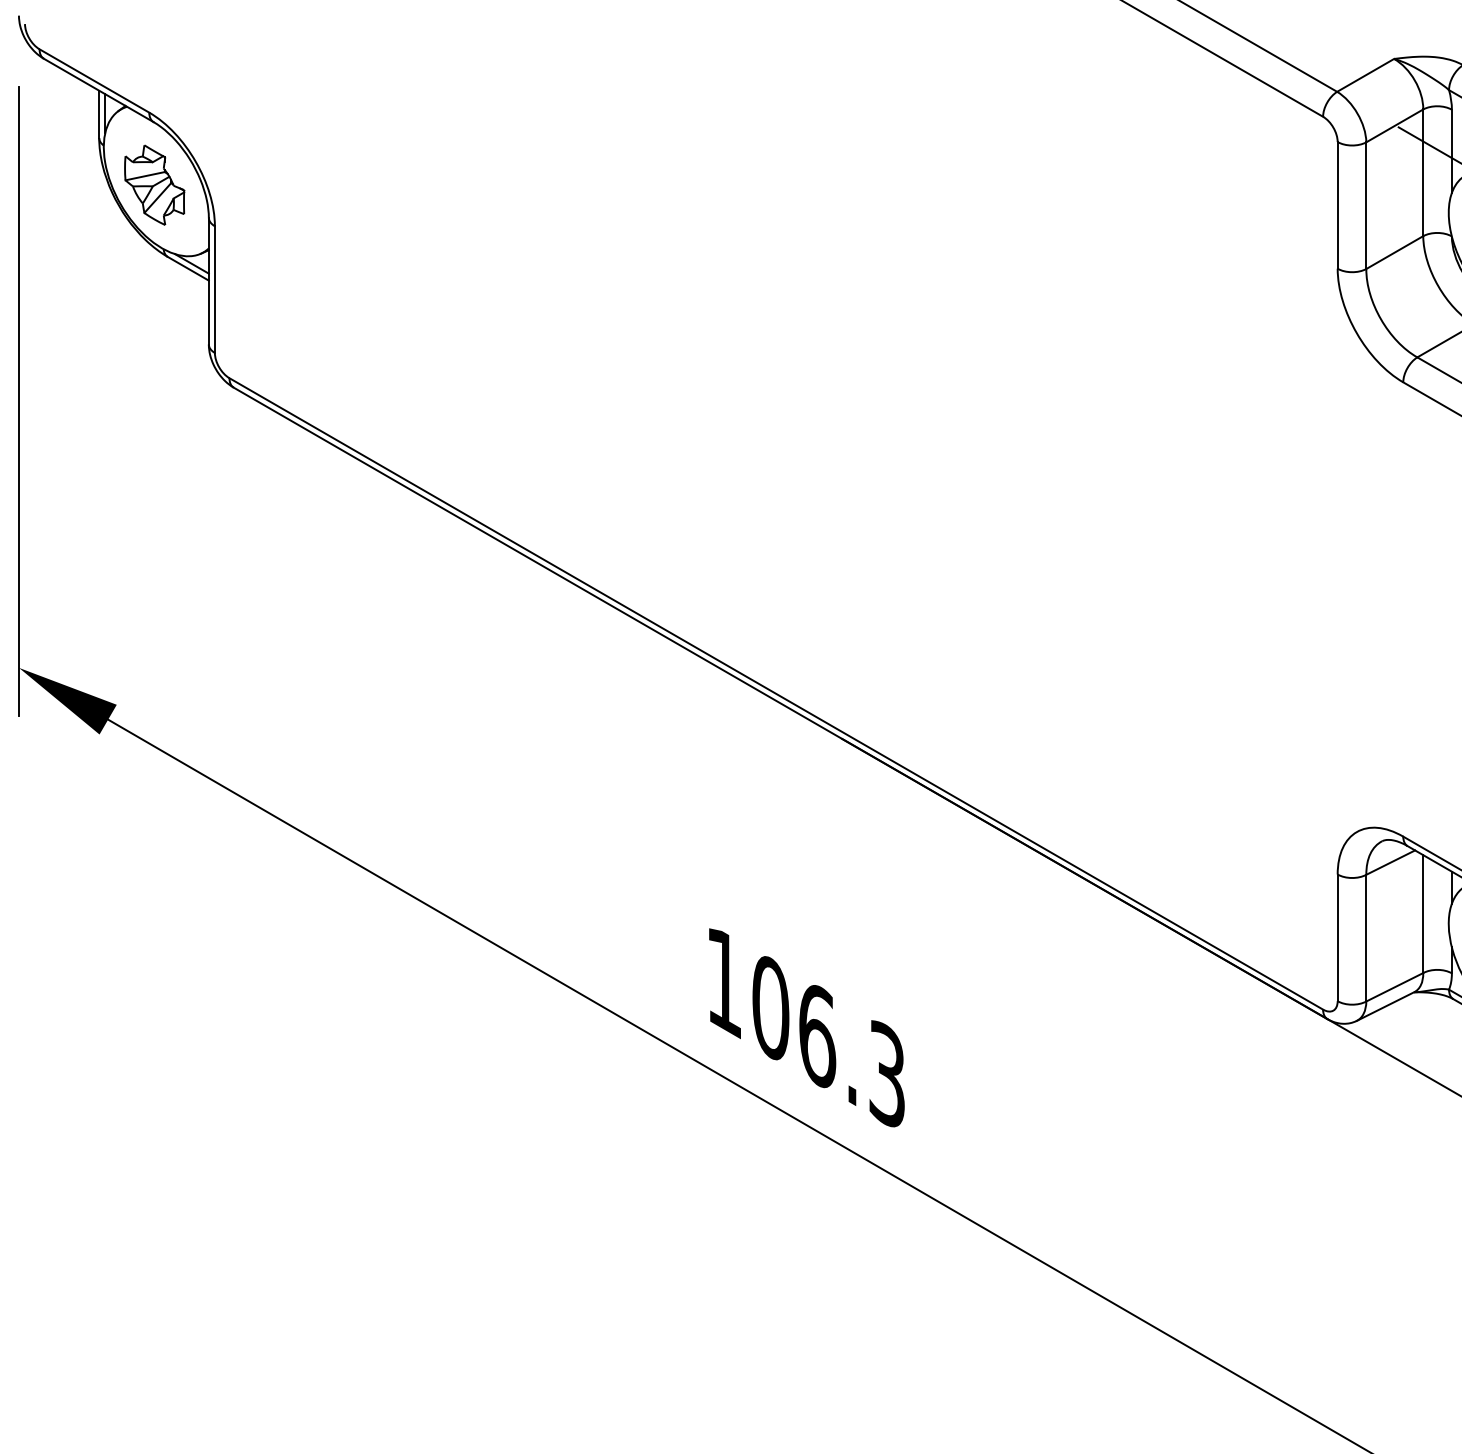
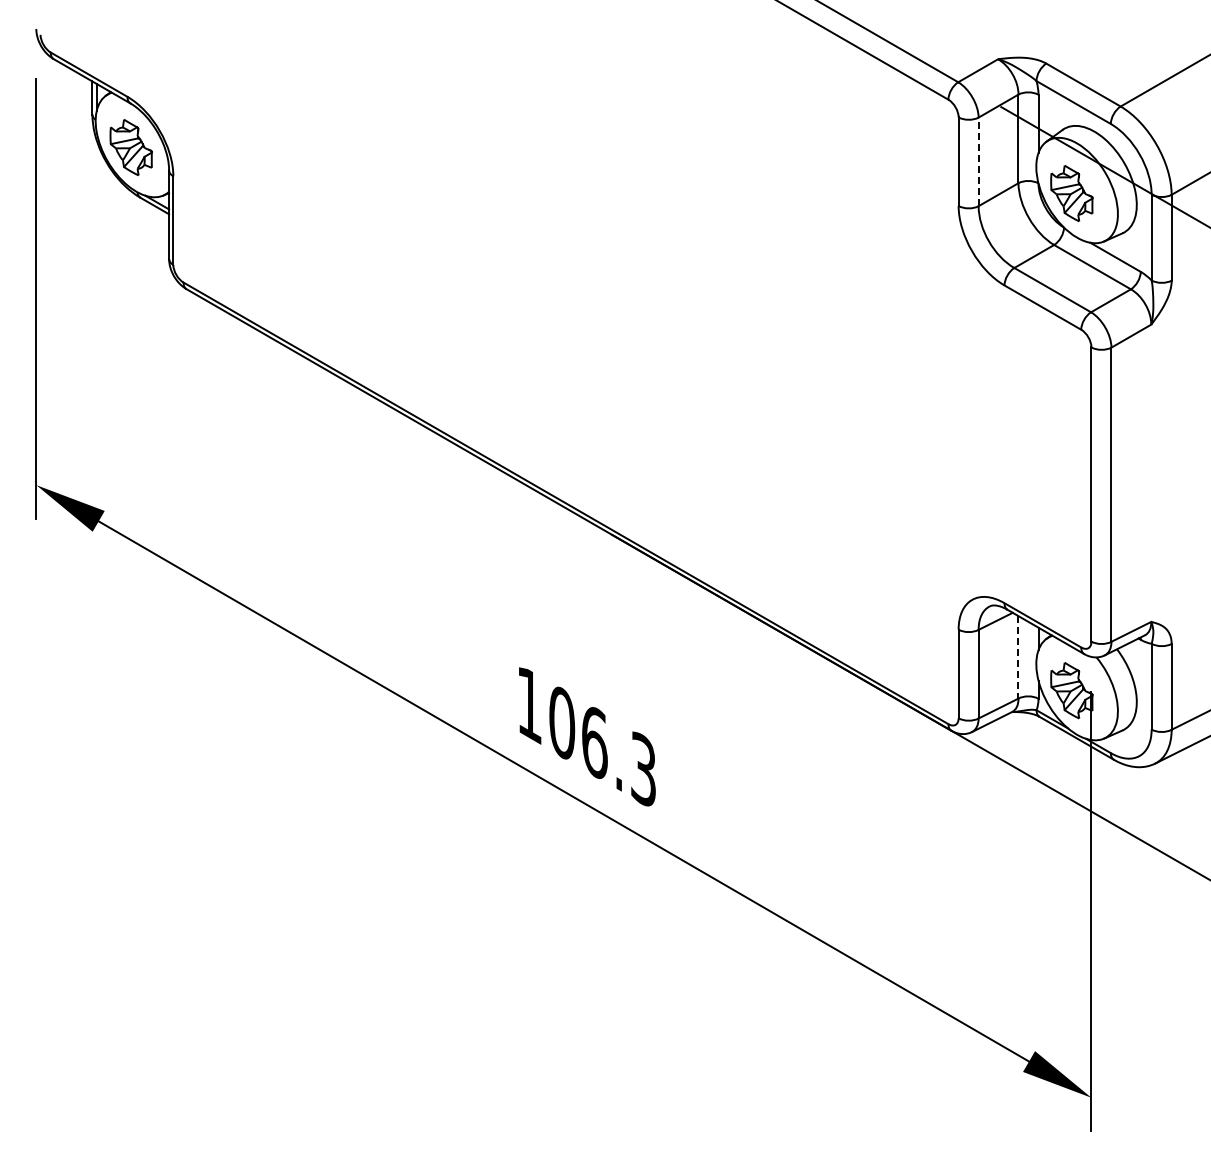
line: (1366, 205) -> (978, 161), solid -> dashed
line: (1423, 914) -> (1018, 657), solid -> dashed

